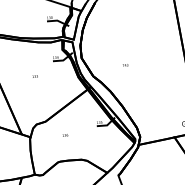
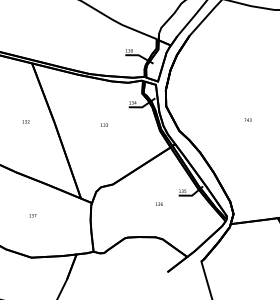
text: (125, 64) -> (247, 119), moved
text: (64, 134) -> (158, 203), moved

